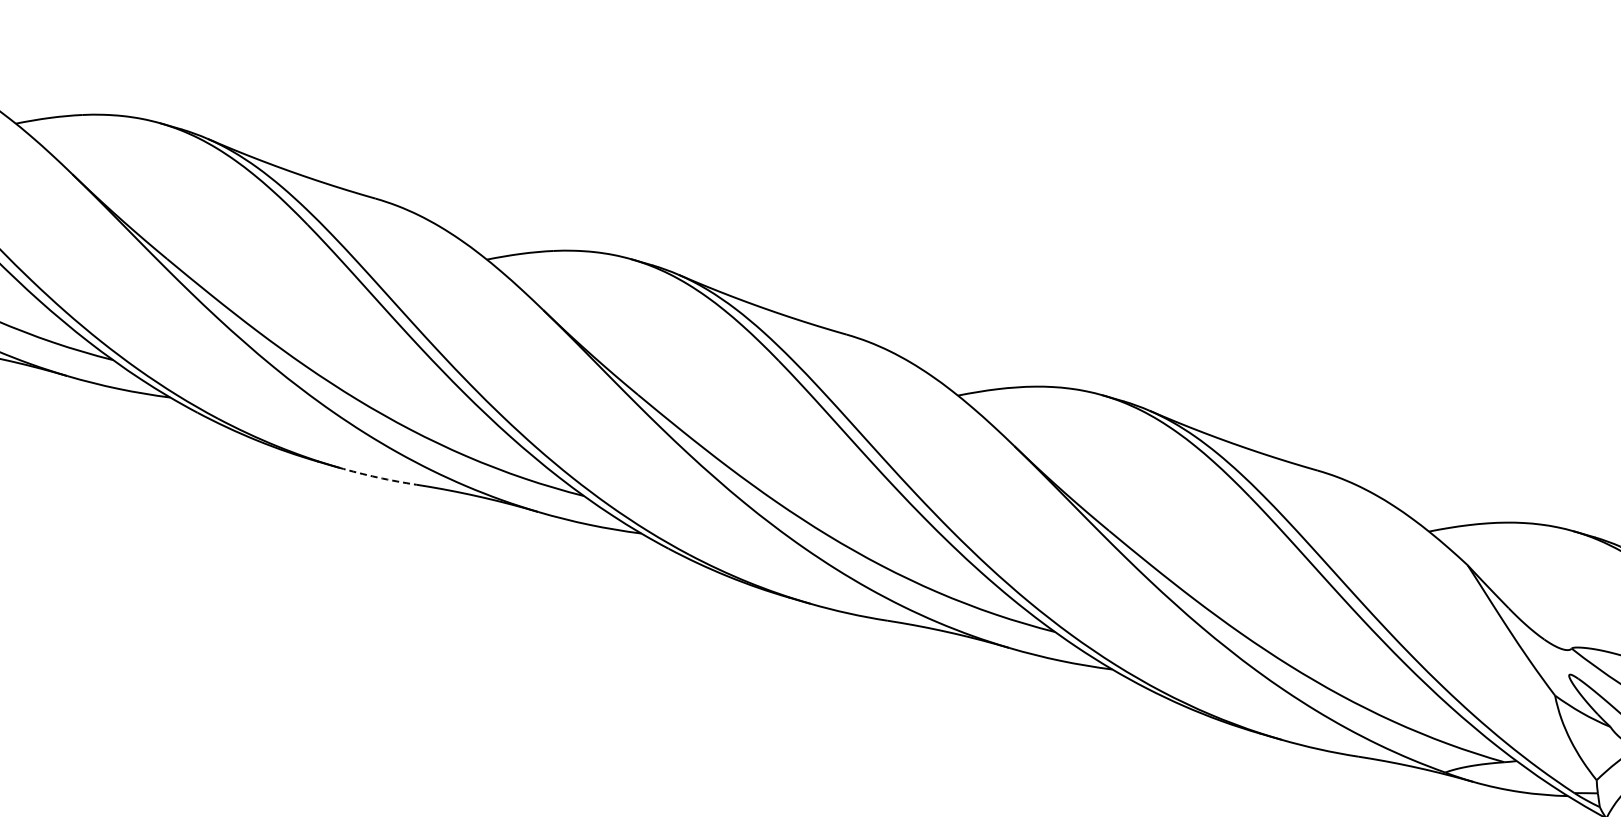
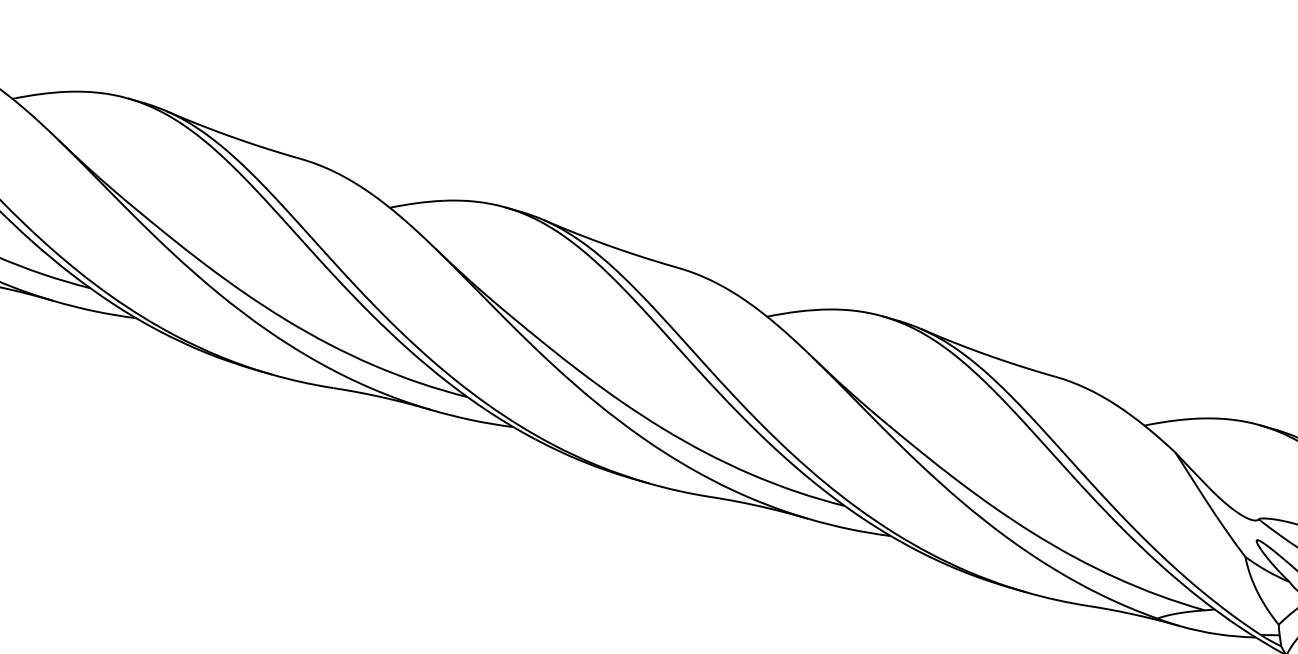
arc: (377, 477) -> (302, 382), dashed -> solid

